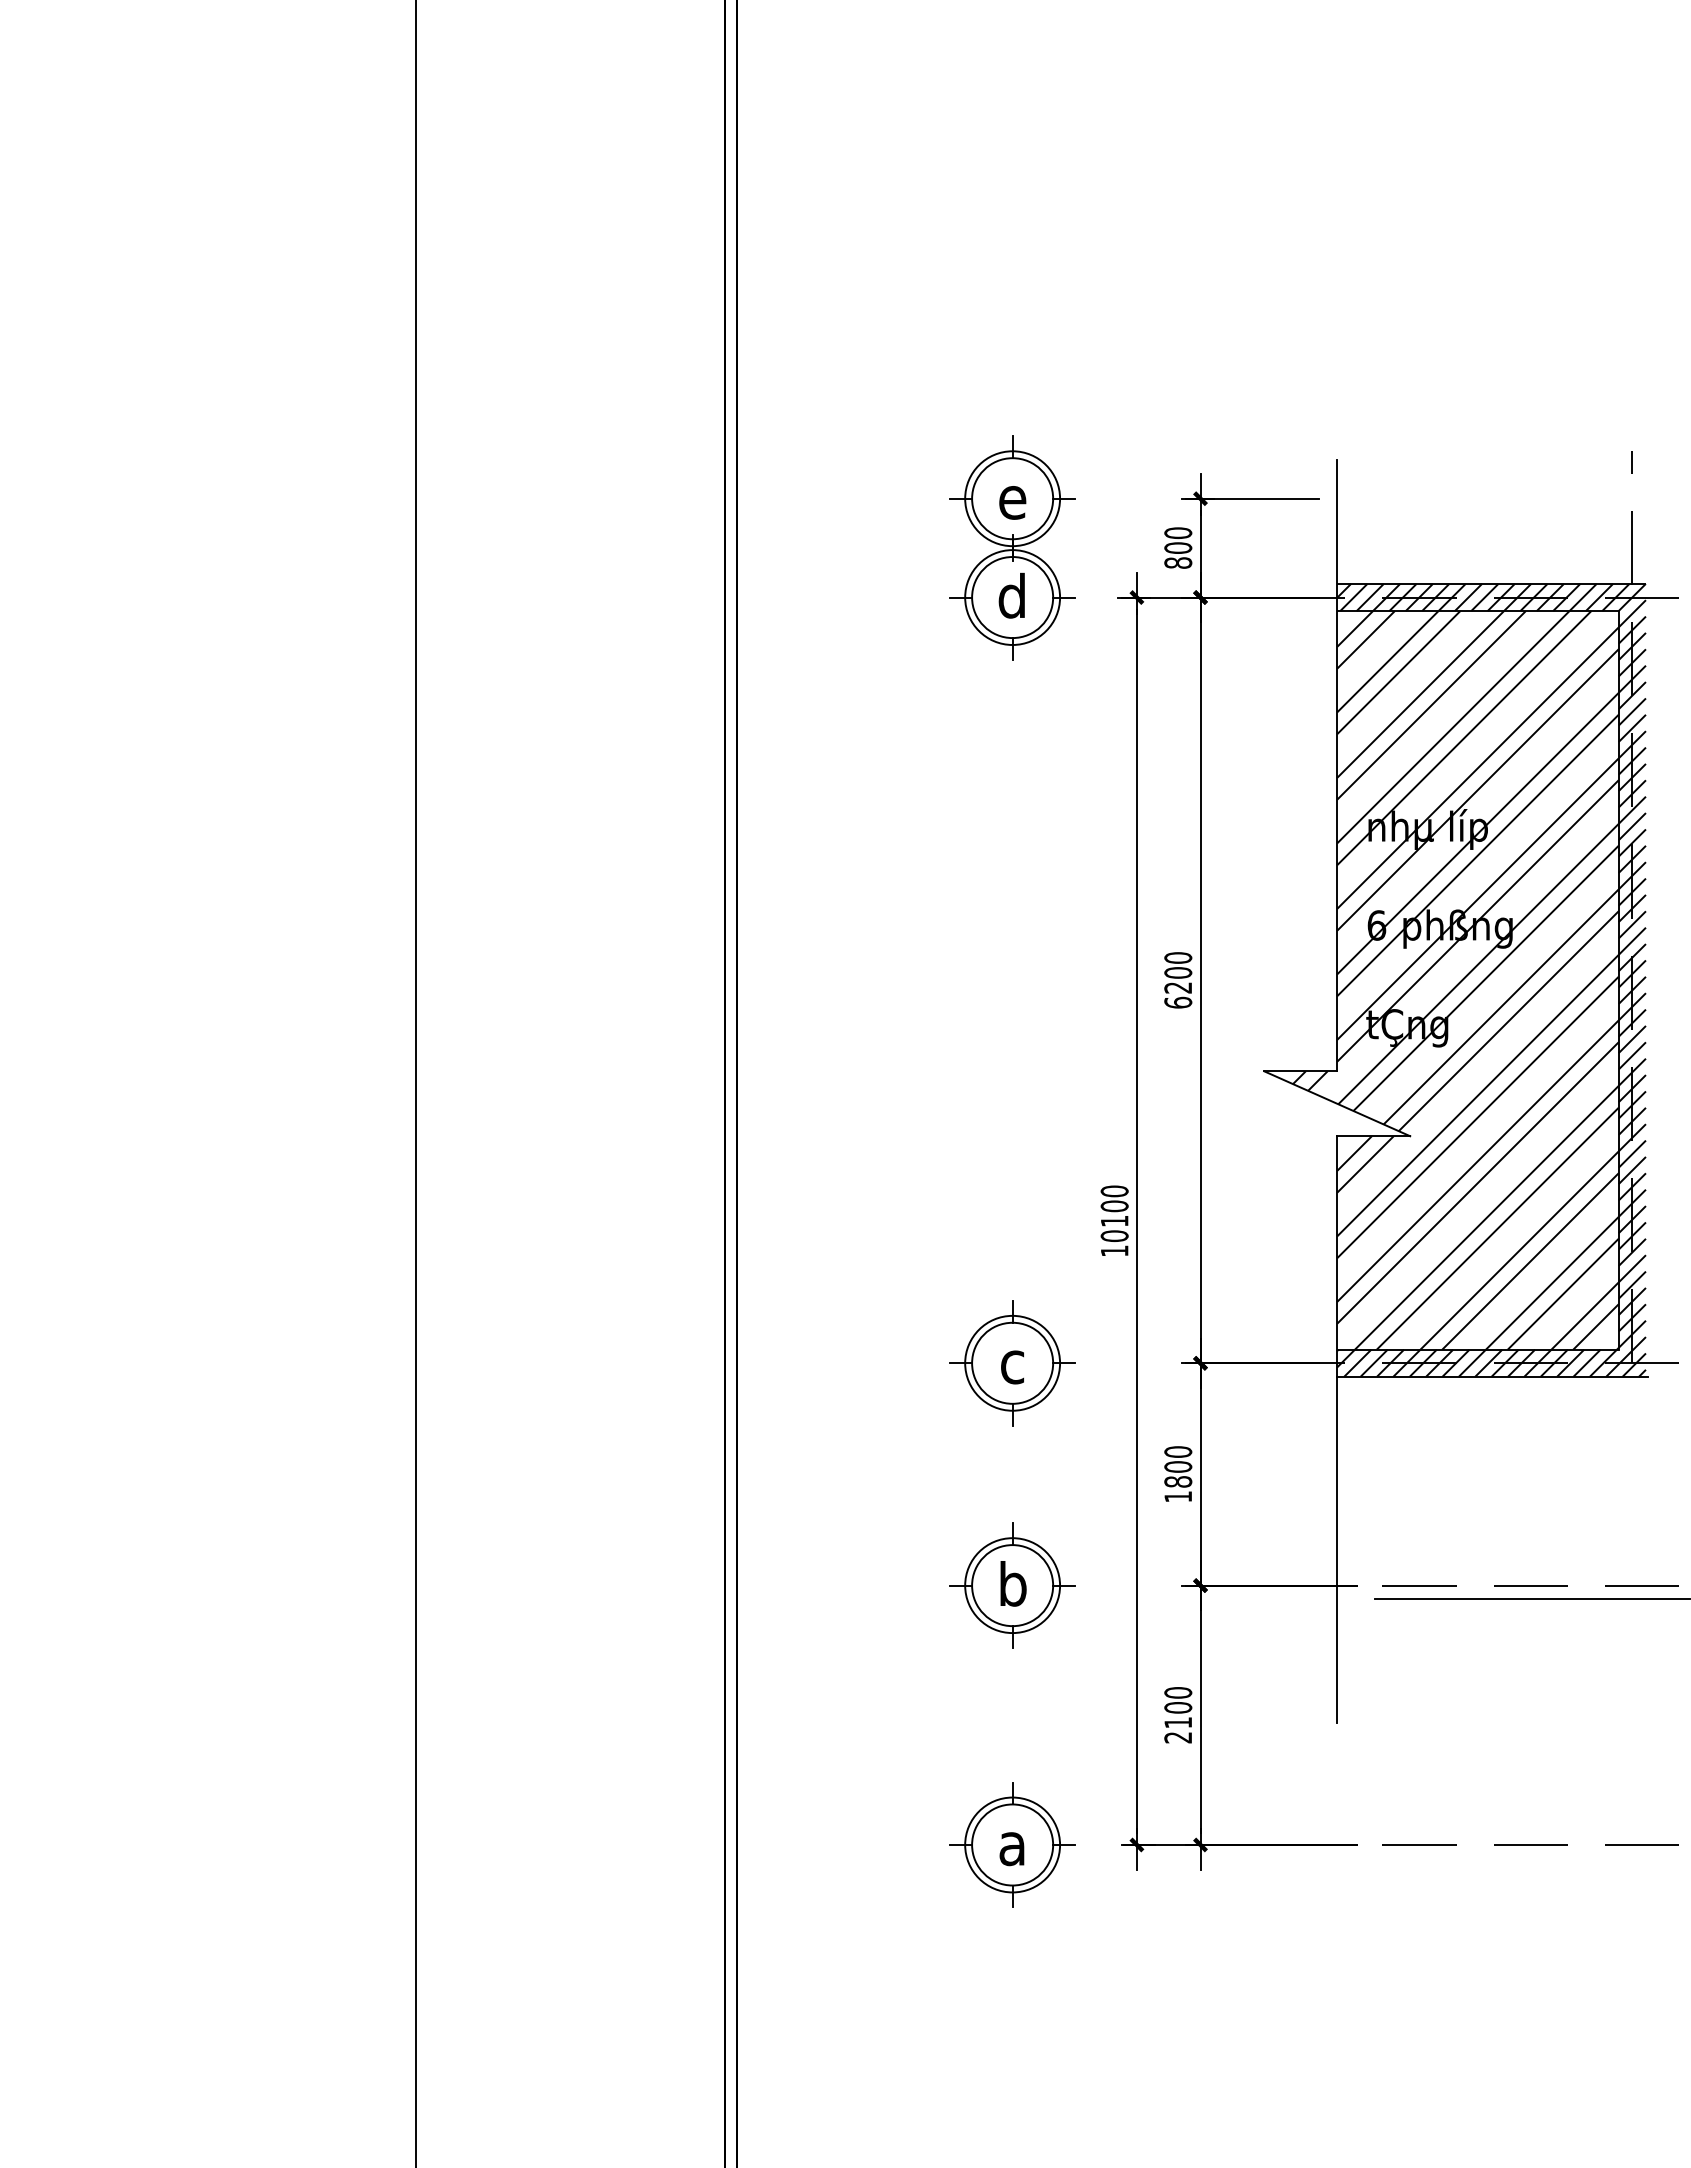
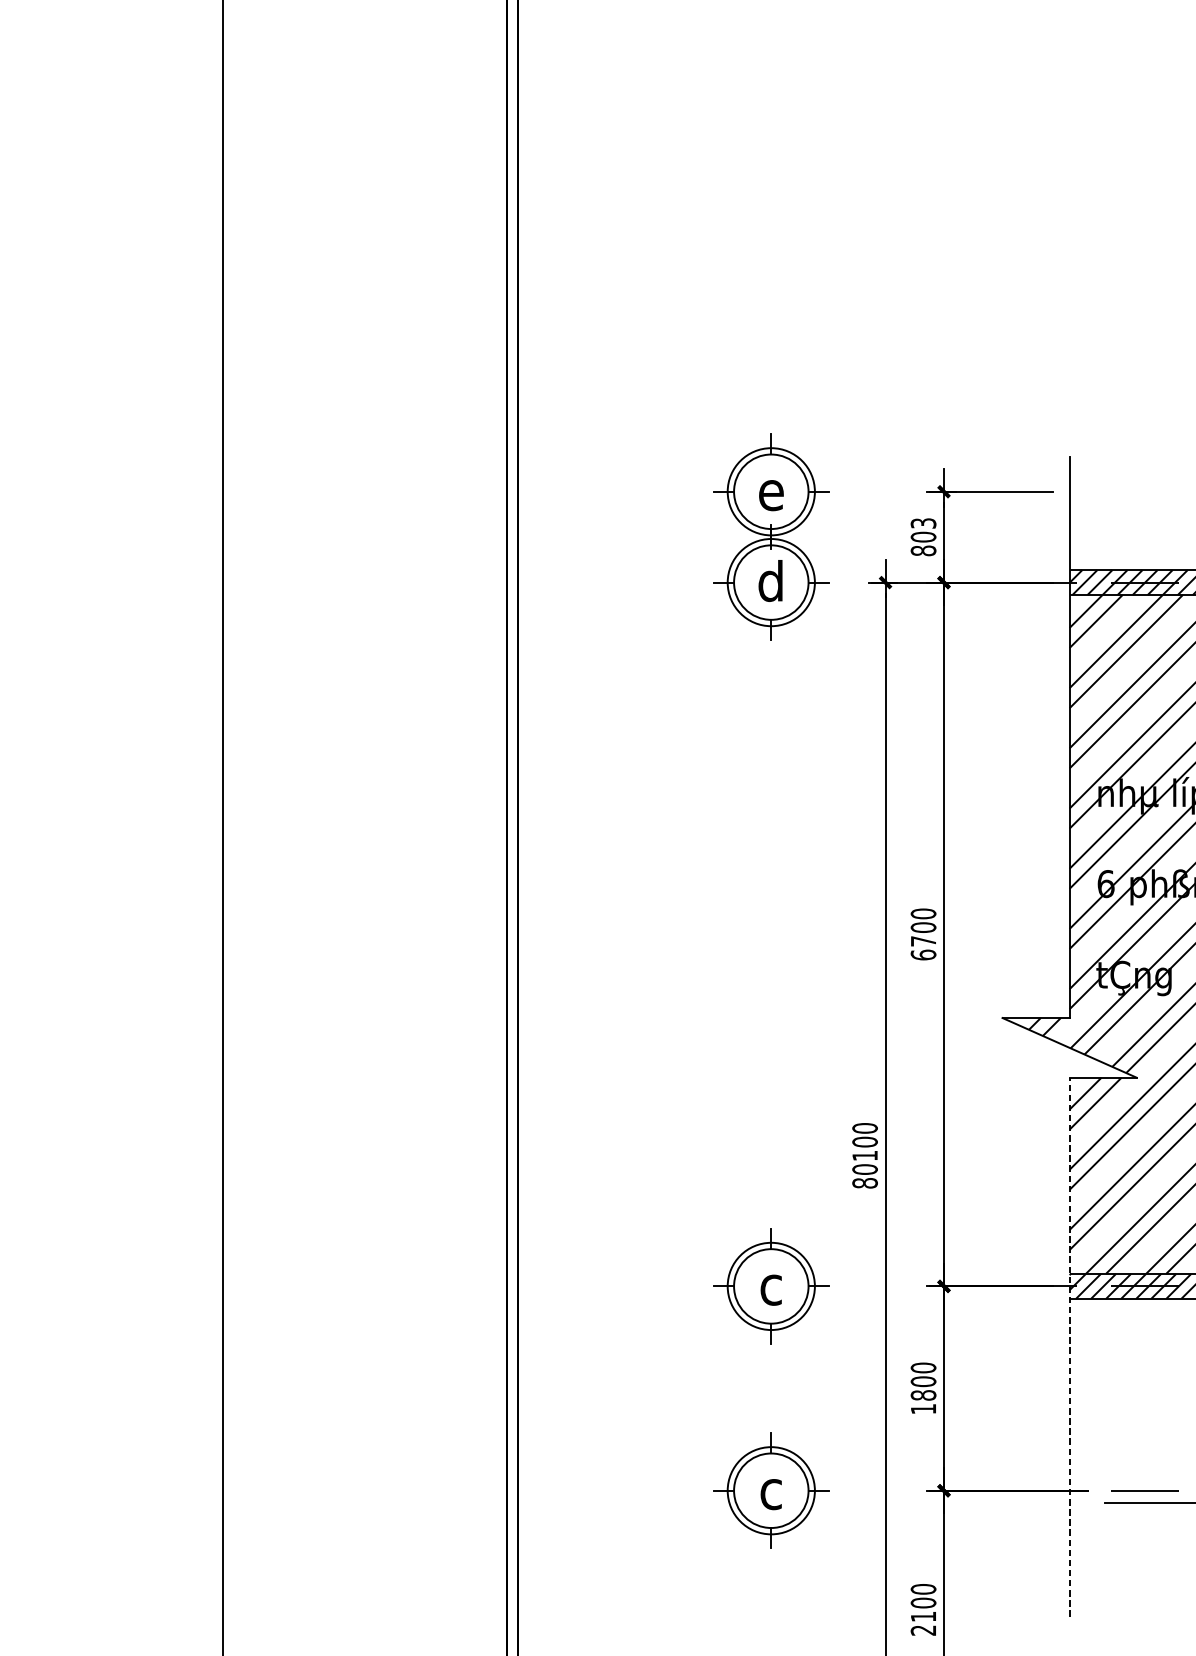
text: (1178, 533) -> (923, 523), 800 -> 803
text: (1177, 987) -> (922, 941), 6200 -> 6700
text: (1114, 1250) -> (864, 1182), 10100 -> 80100
line: (1337, 1428) -> (1069, 1346), solid -> dashed
text: (1013, 1583) -> (772, 1488), b -> c

